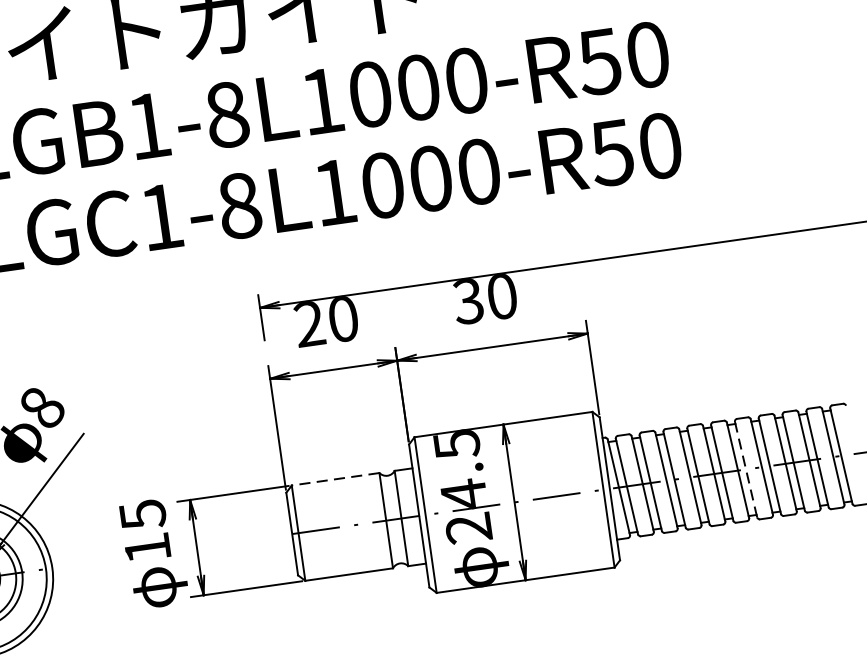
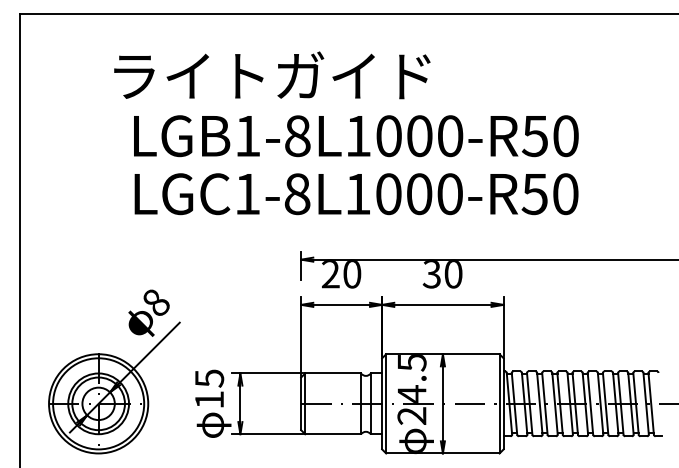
line: (746, 470) -> (590, 404), dashed -> solid
line: (336, 479) -> (333, 373), dashed -> solid

